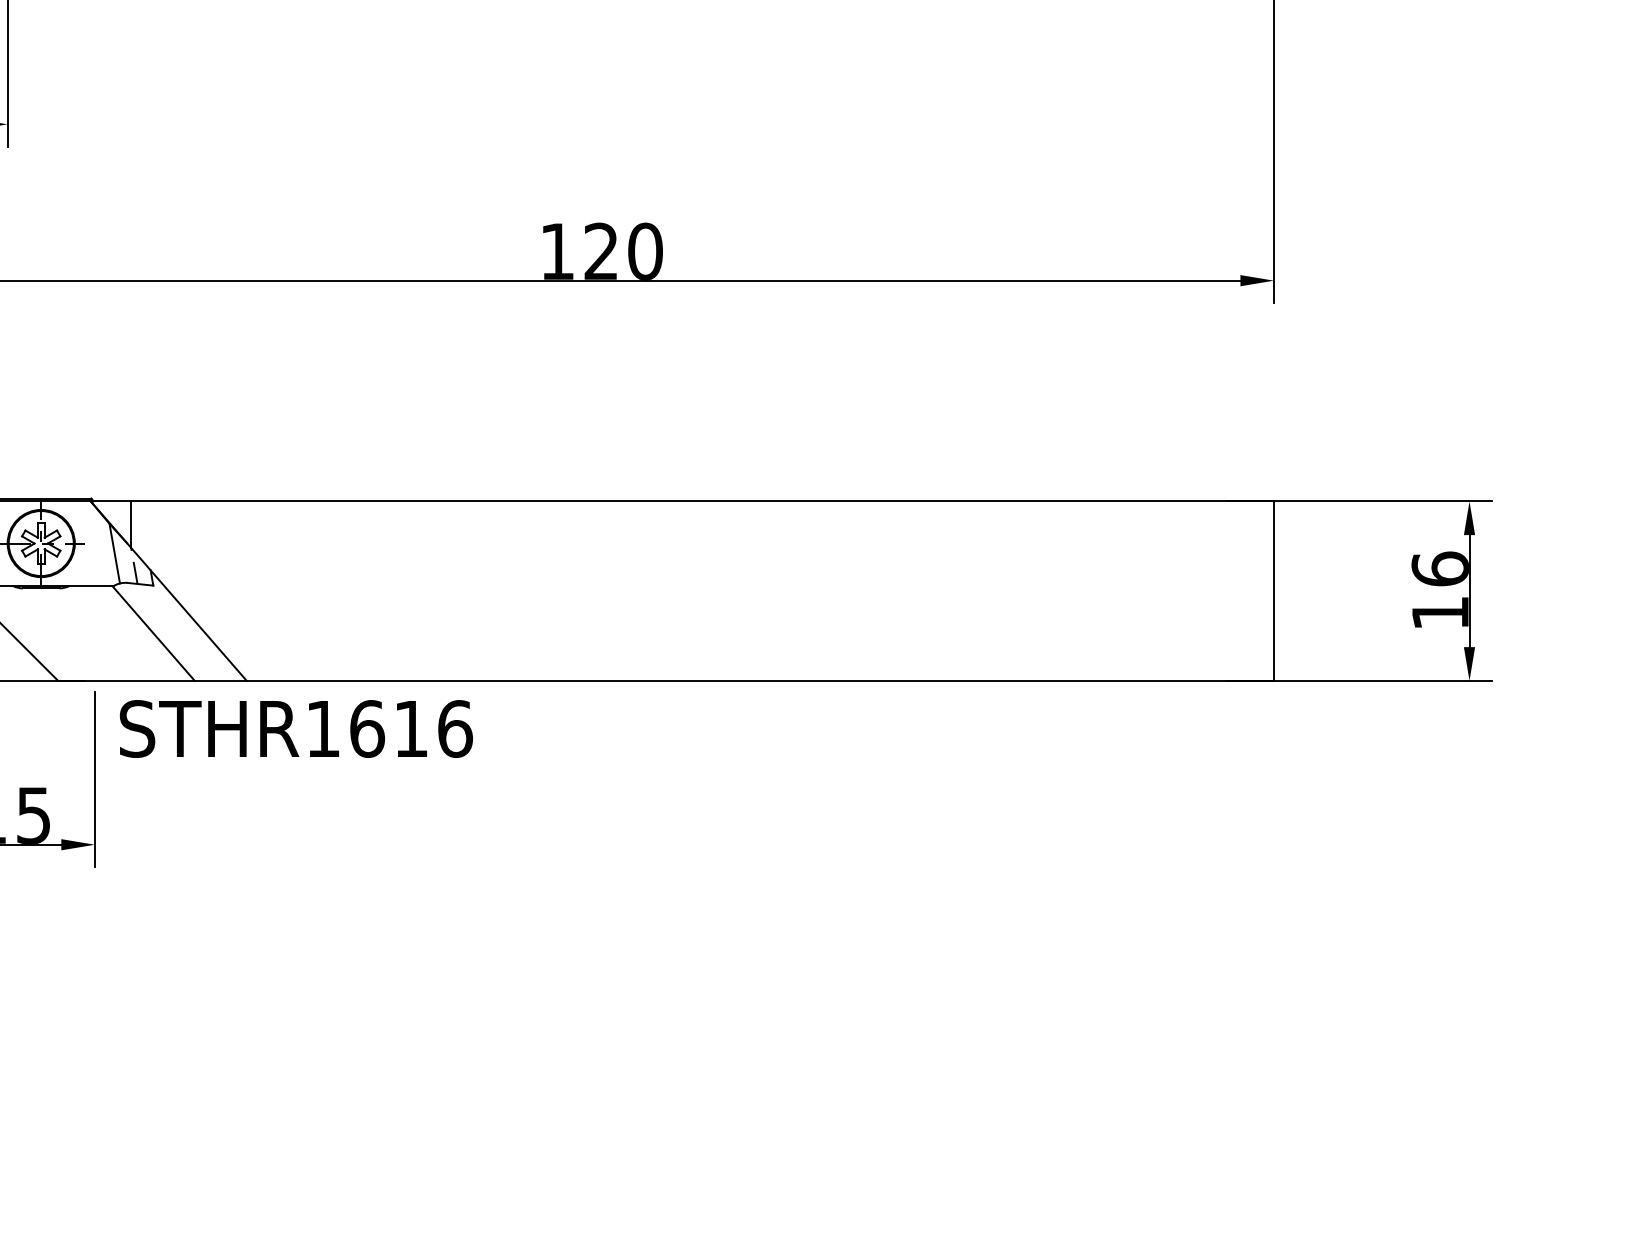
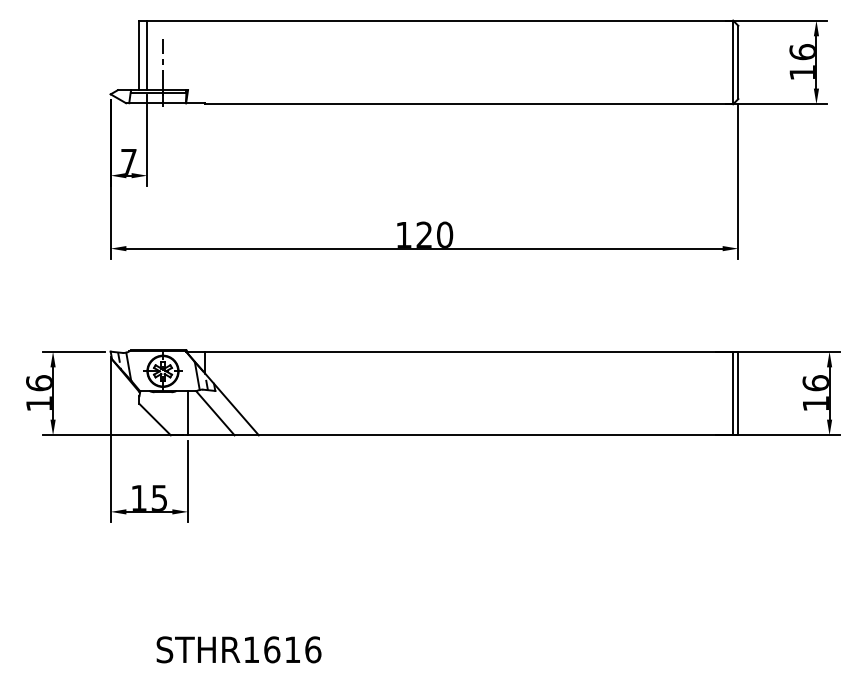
line: (1263, 591) -> (733, 393), added
line: (95, 633) -> (188, 413), added
text: (295, 728) -> (238, 649), moved

